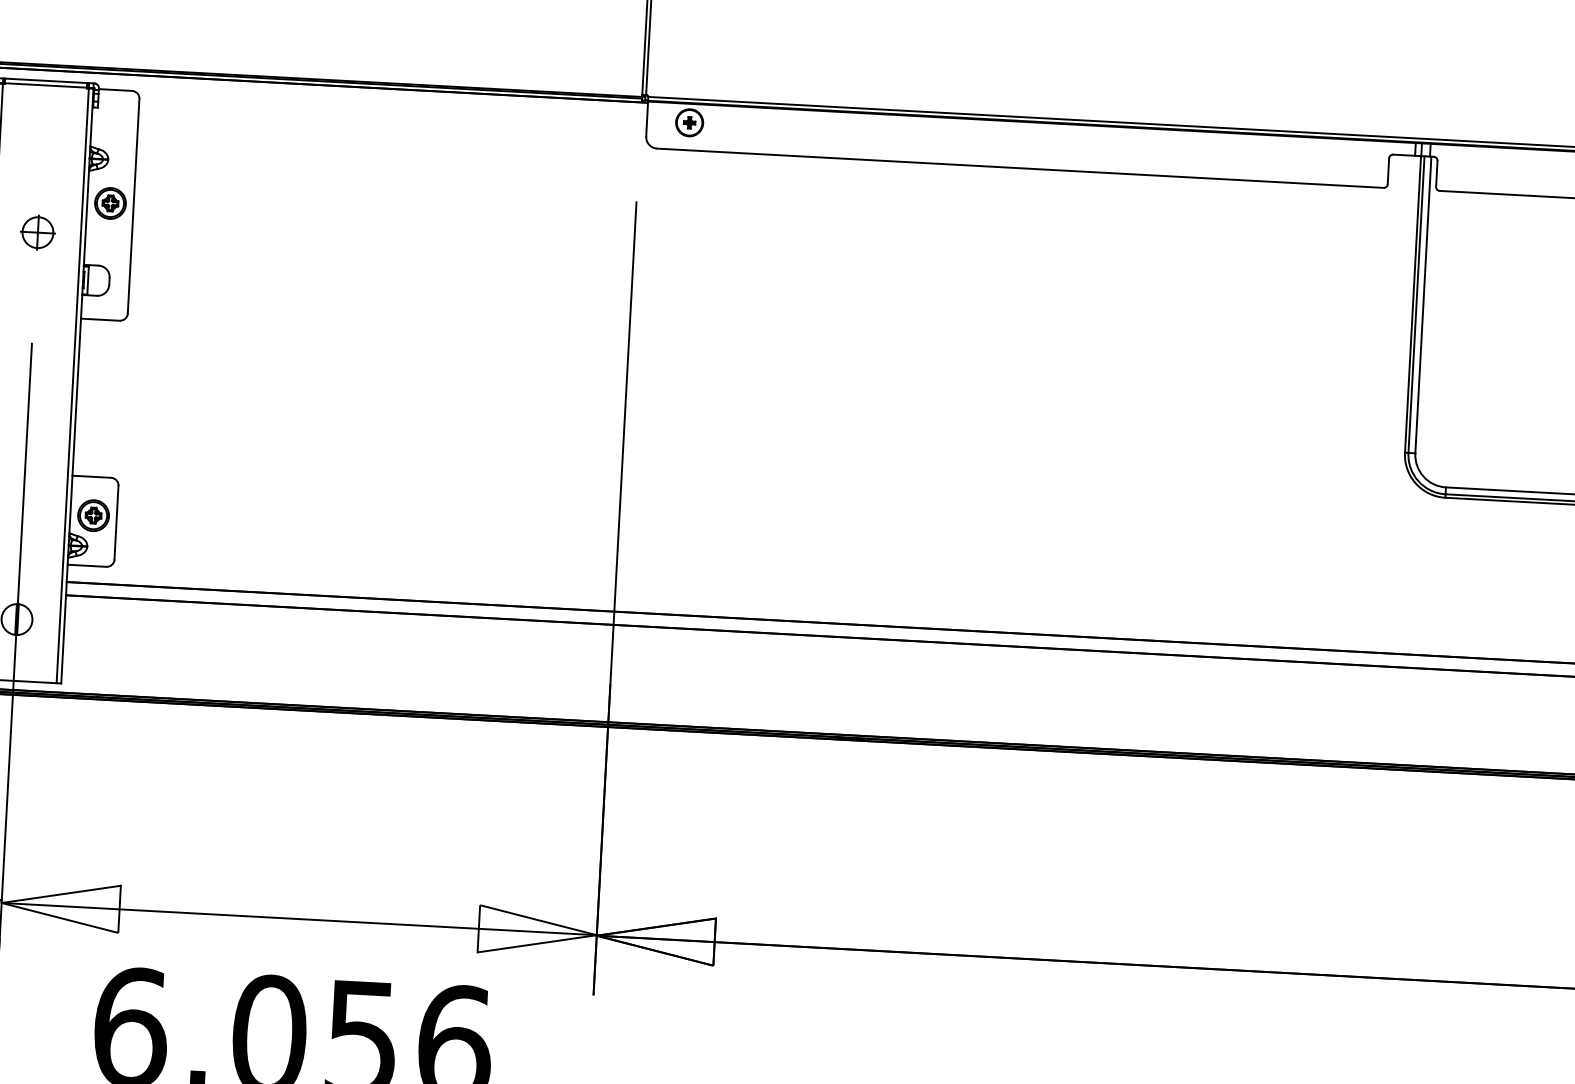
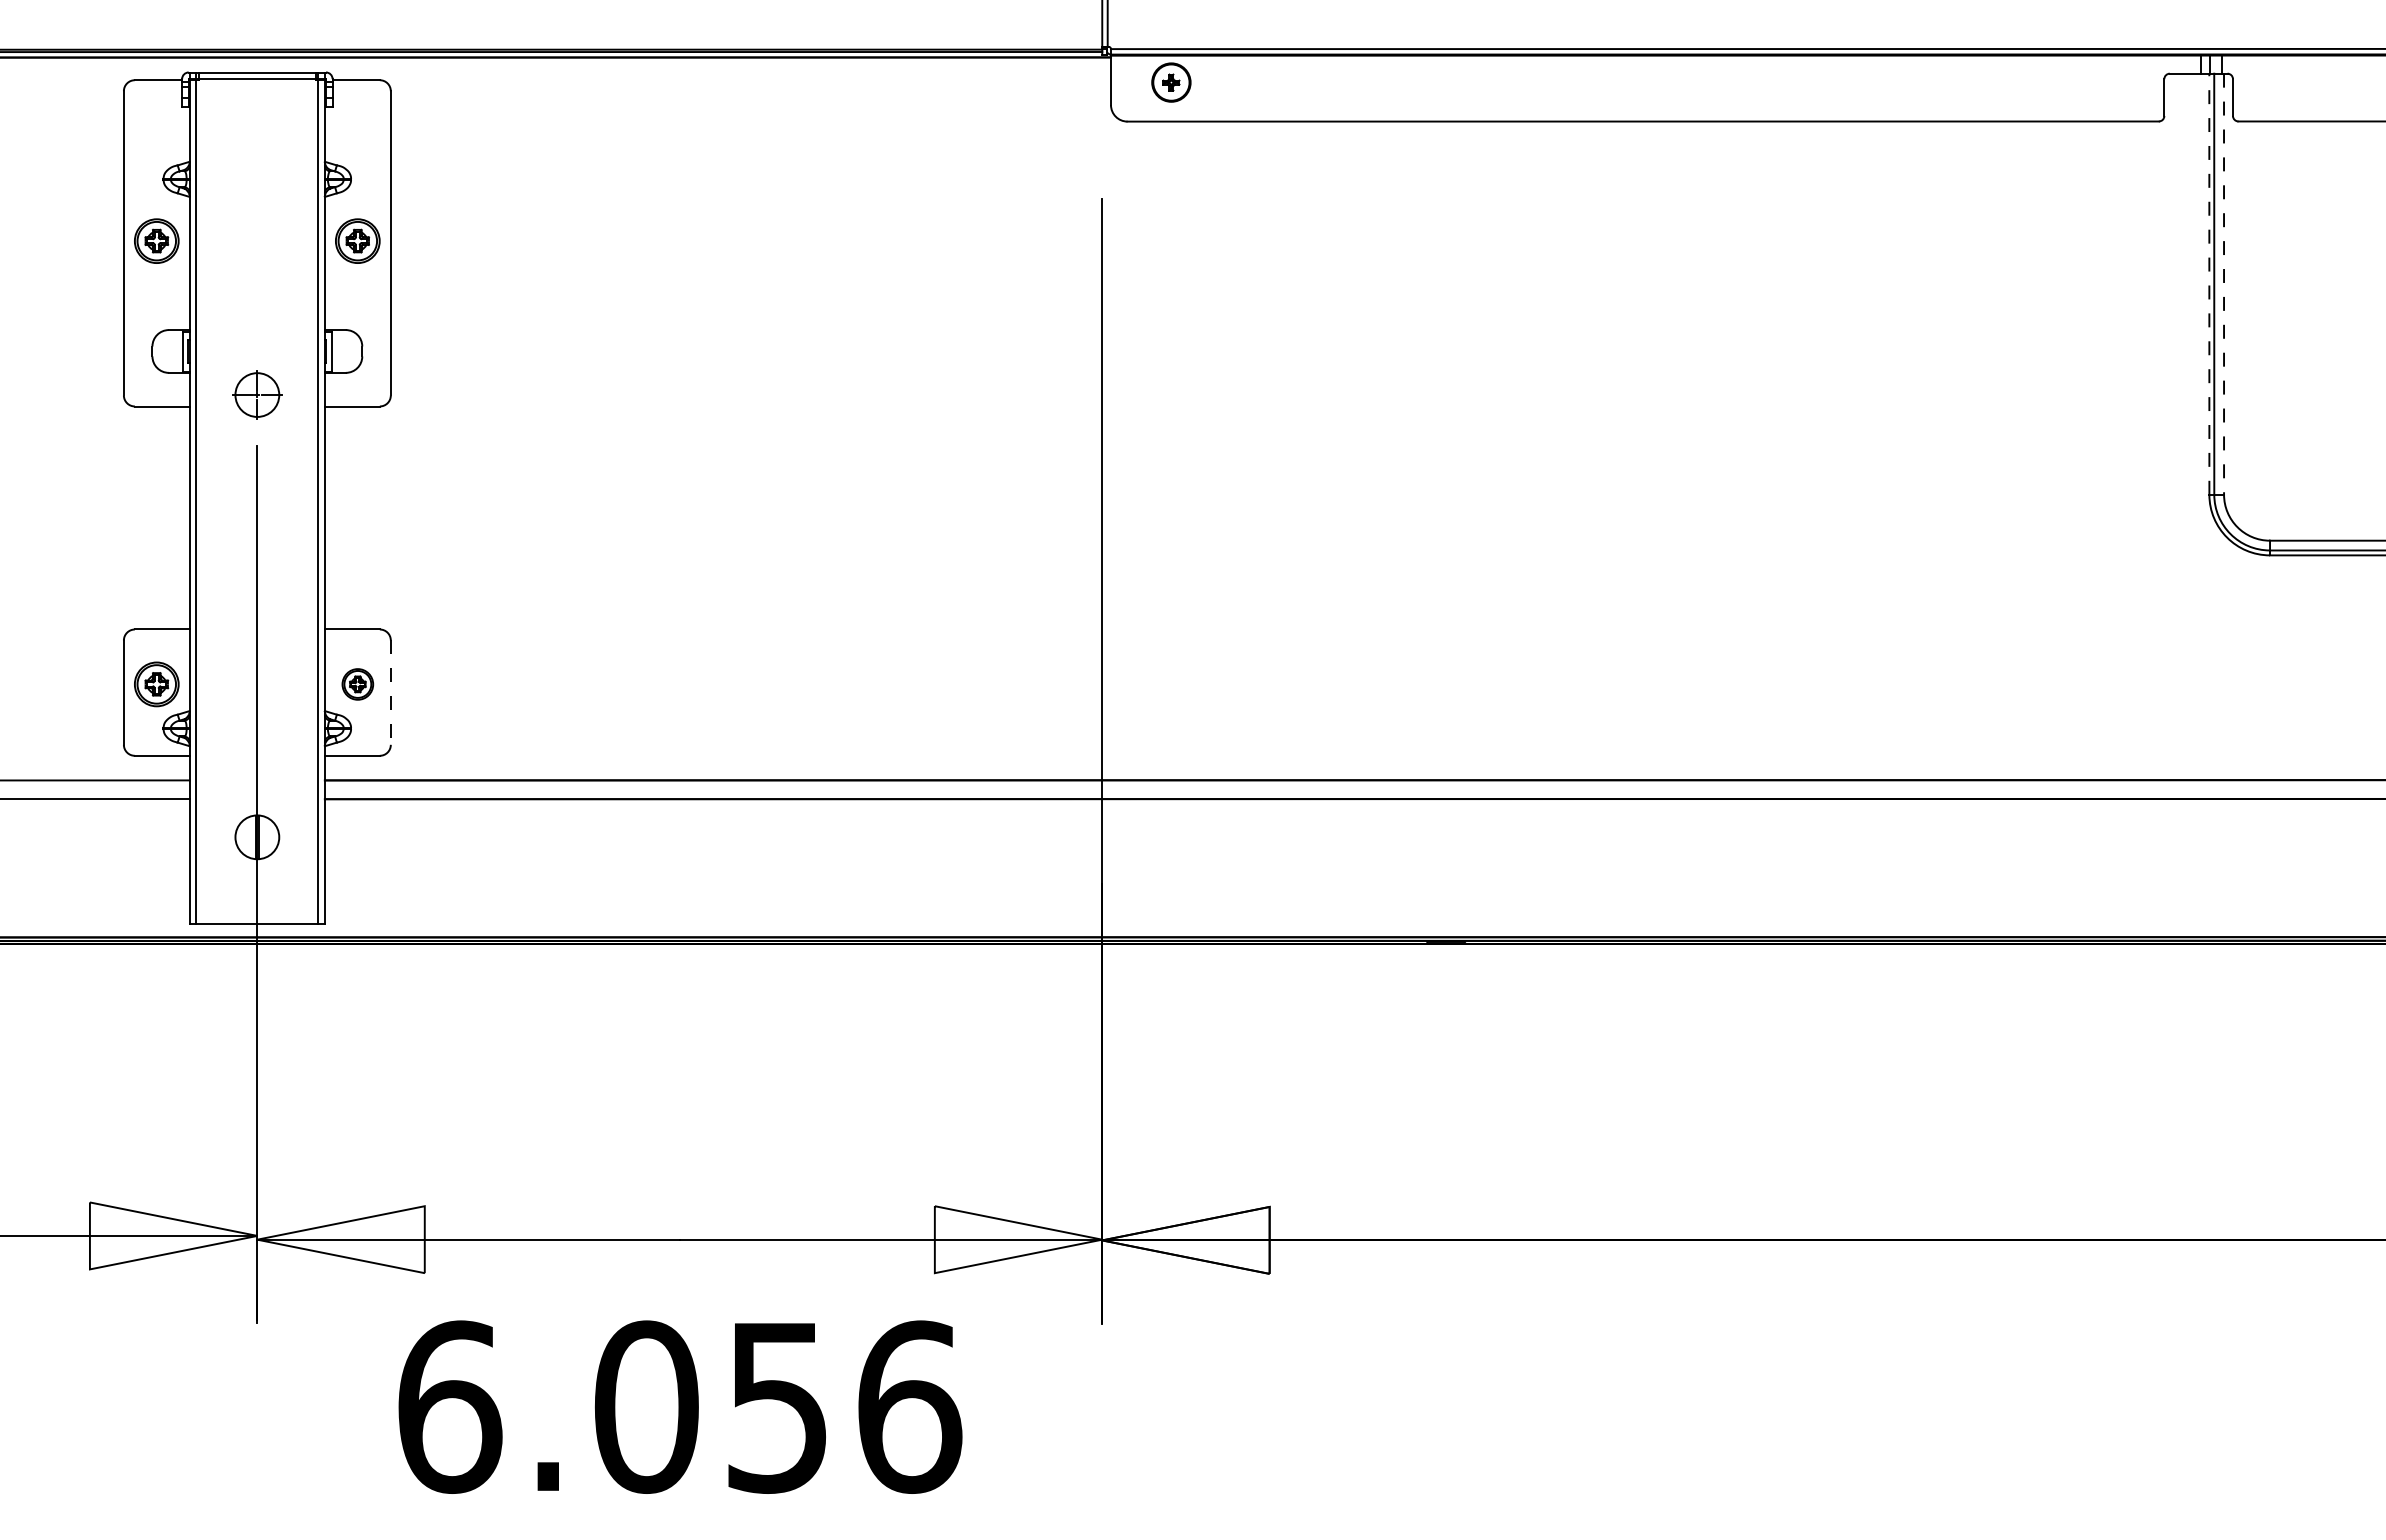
part: (38, 232) -> (257, 394), moved
line: (1413, 304) -> (2209, 284), solid -> dashed
line: (1423, 305) -> (2224, 284), solid -> dashed
part: (93, 515) -> (357, 684), size x0.7
line: (116, 523) -> (390, 693), solid -> dashed

